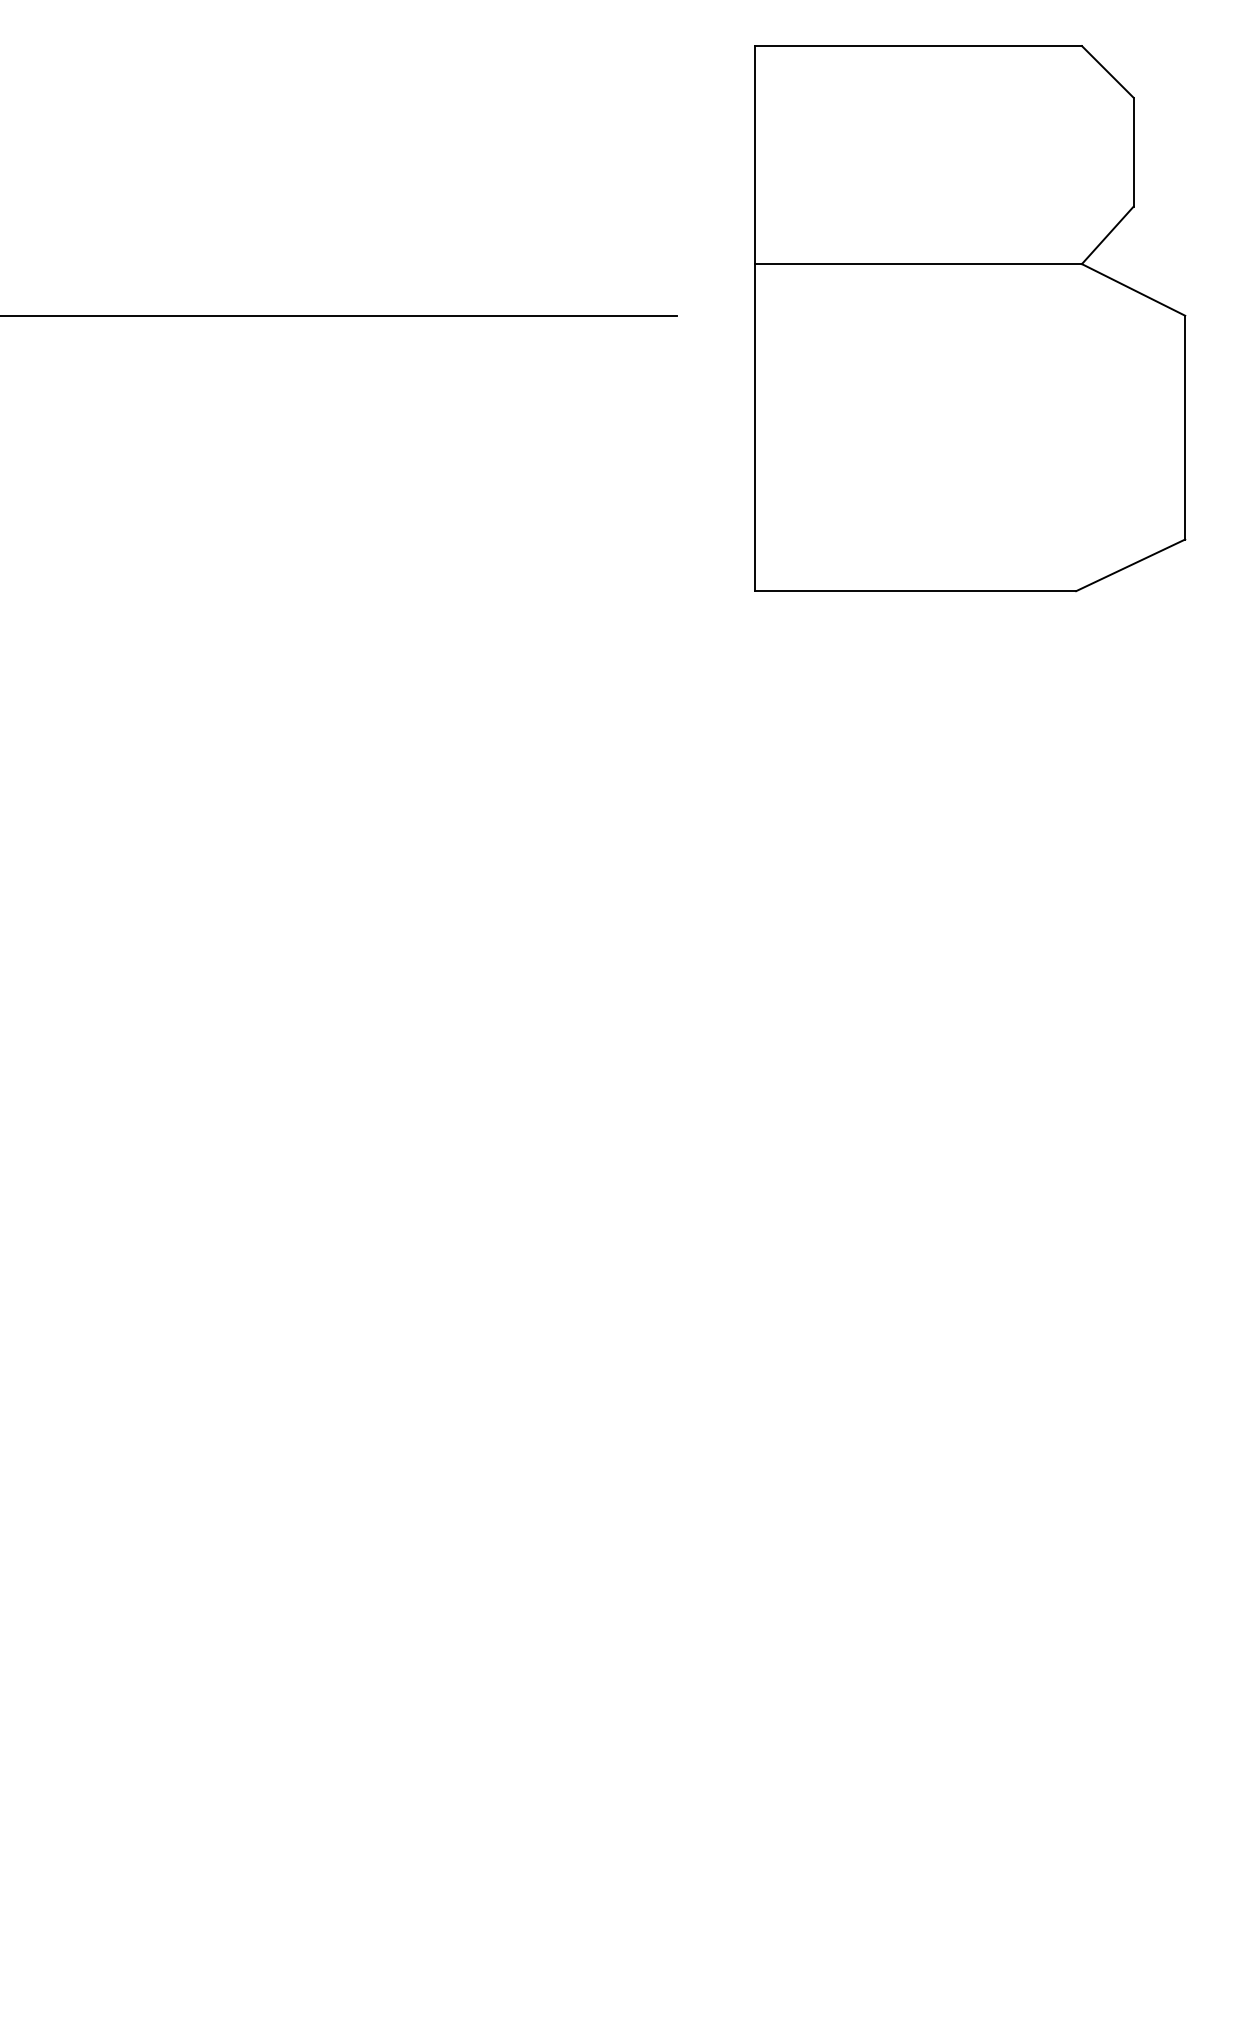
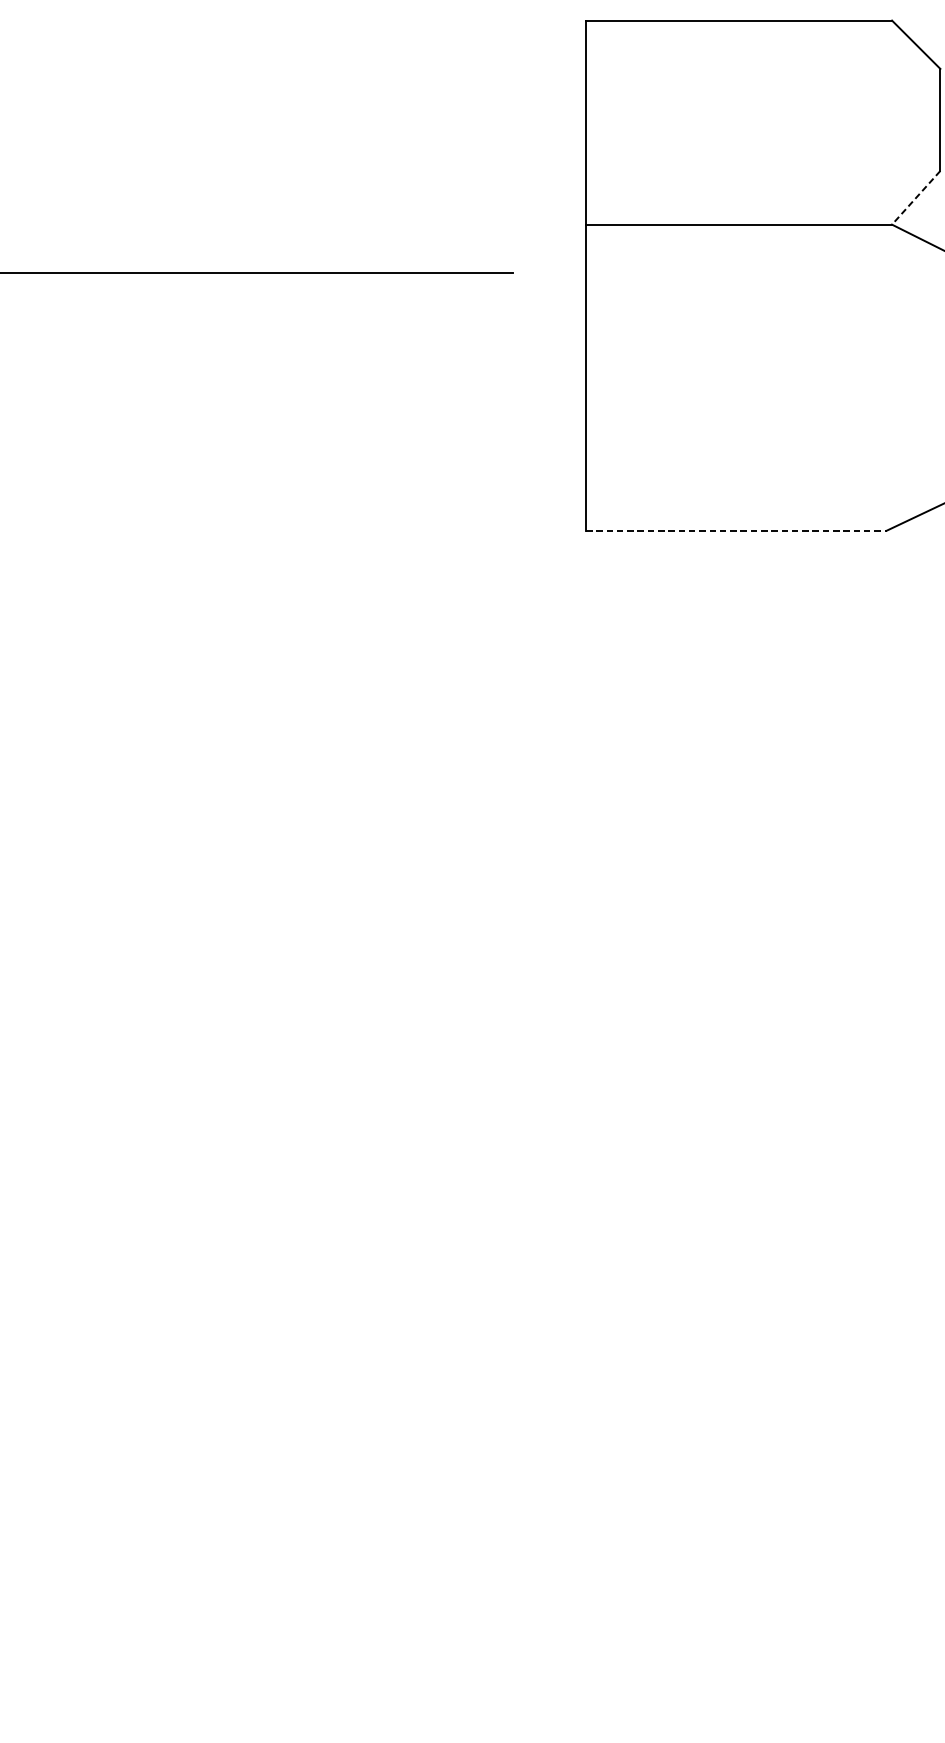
line: (1107, 235) -> (915, 197), solid -> dashed
line: (915, 591) -> (736, 531), solid -> dashed

